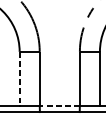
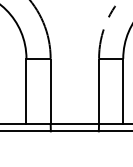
line: (19, 79) -> (26, 91), dashed -> solid
line: (59, 106) -> (74, 124), dashed -> solid

